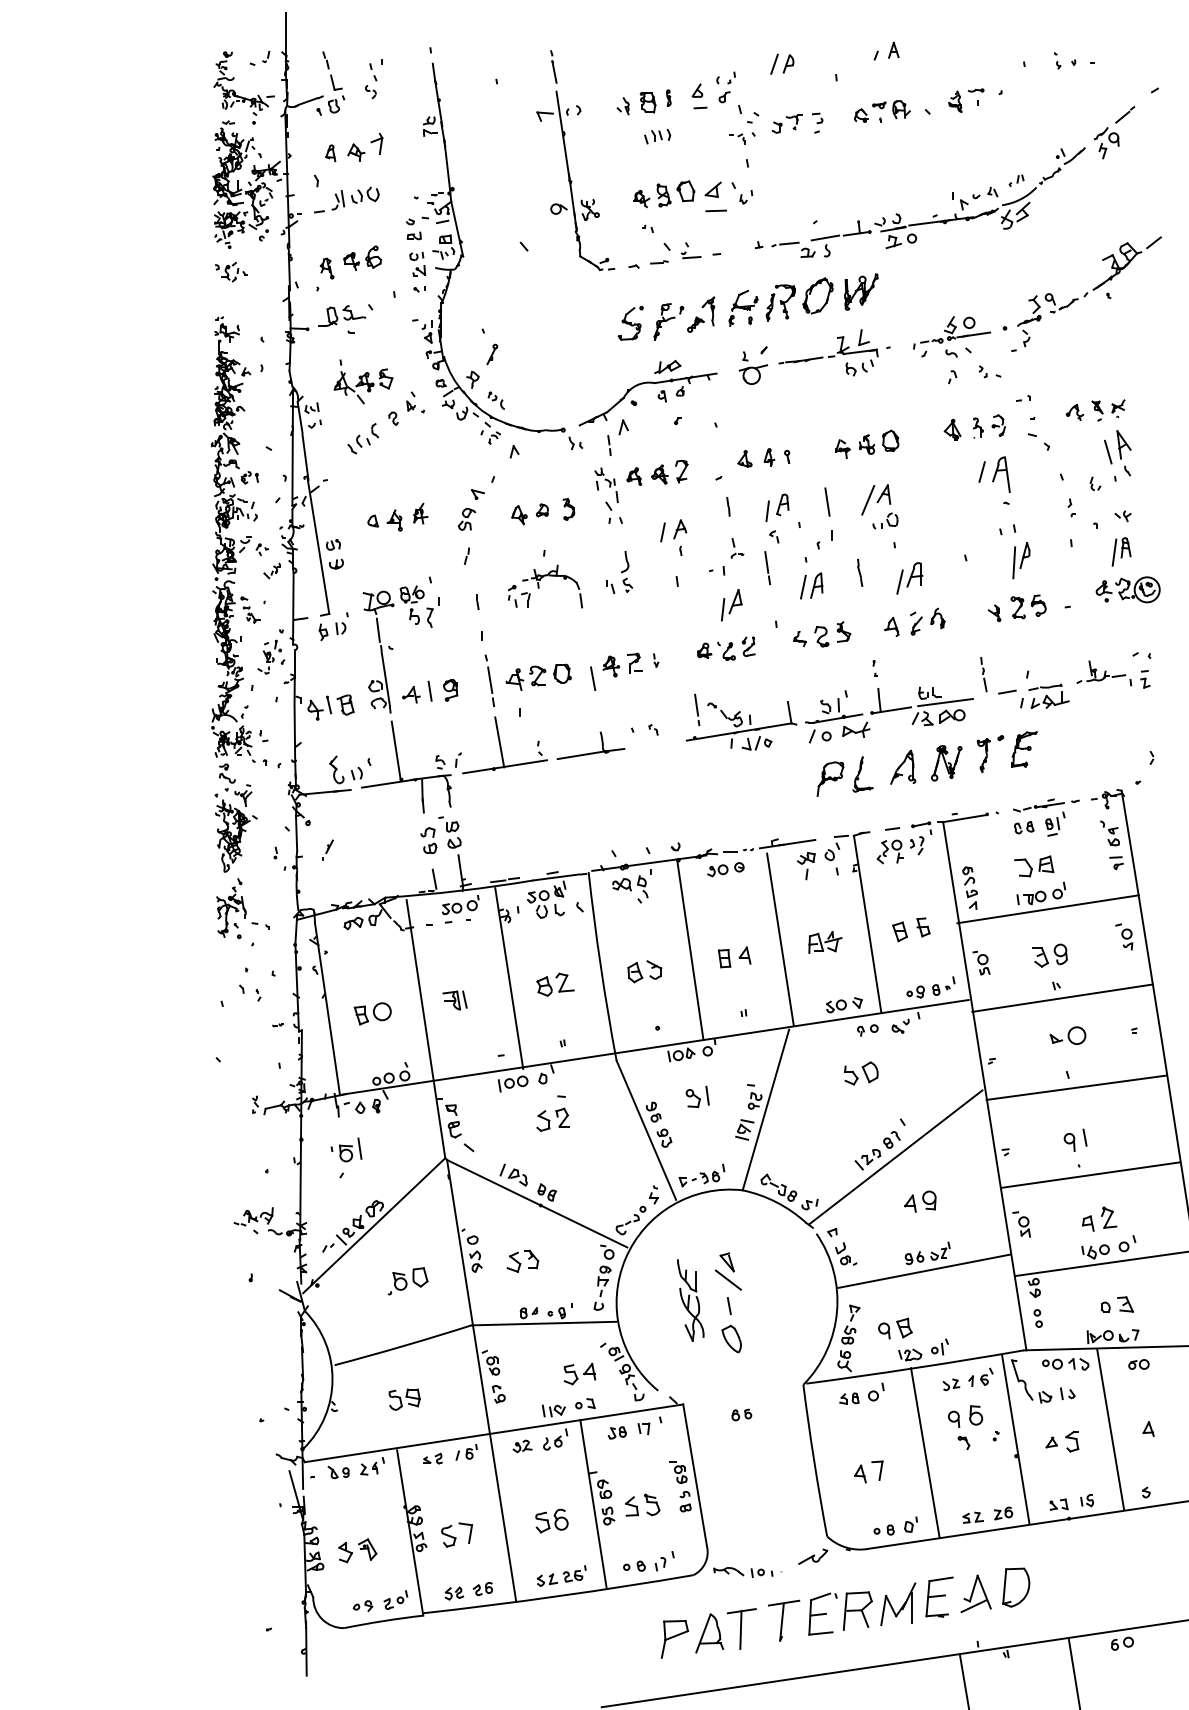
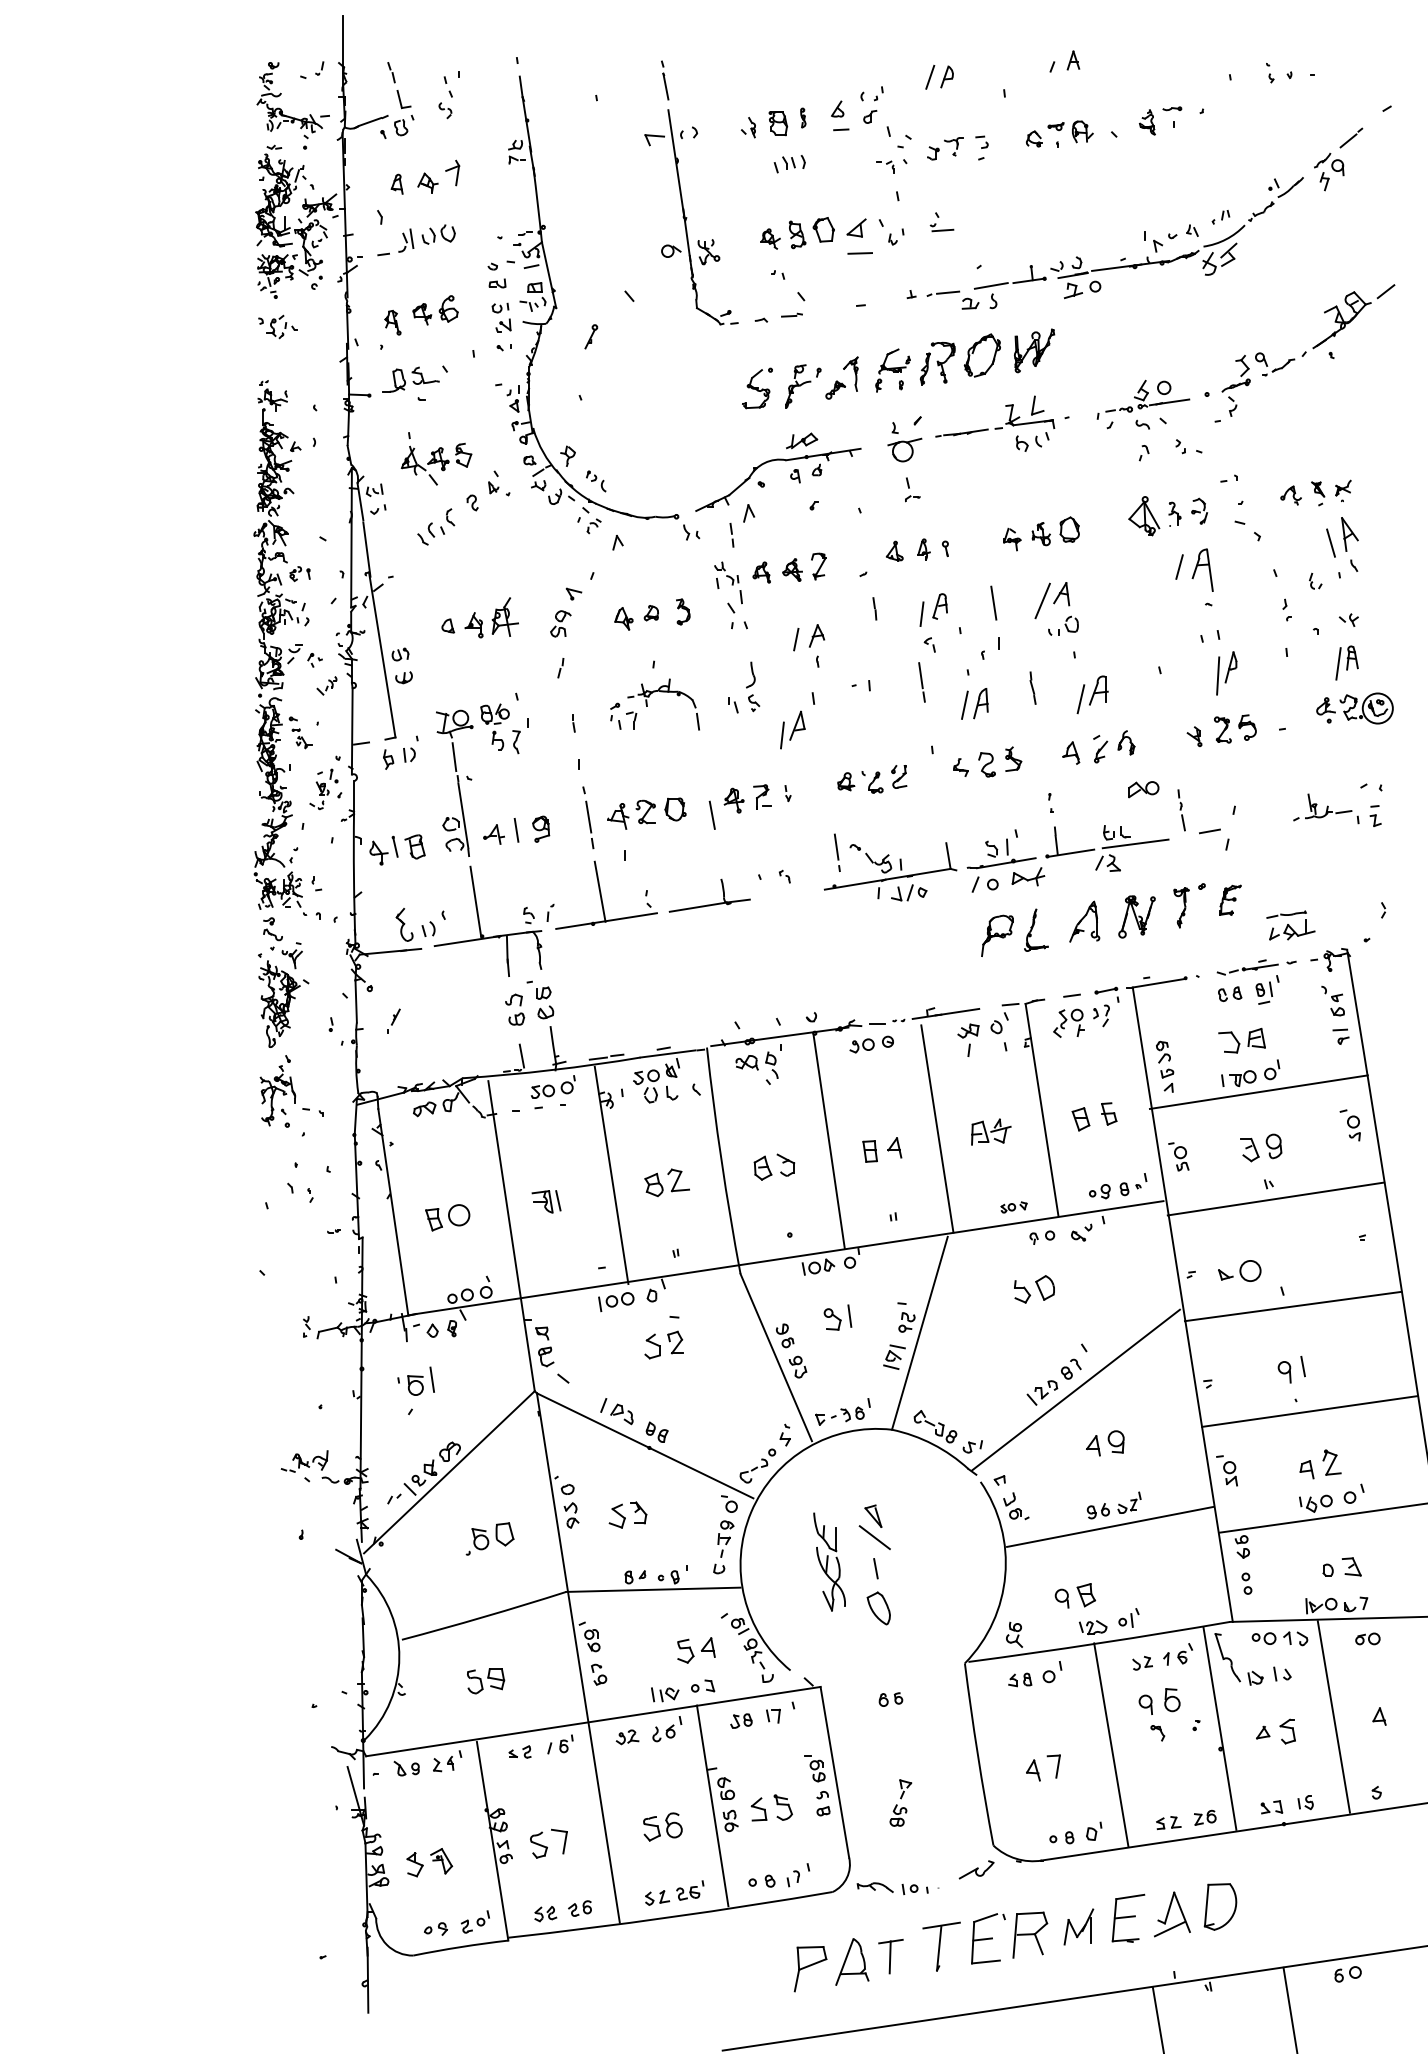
part: (690, 250) -> (941, 222), moved
part: (492, 354) -> (591, 336), moved
part: (952, 429) -> (1143, 516), size x1.6
part: (420, 513) -> (505, 616), size x1.6
part: (737, 548) -> (912, 489), moved
part: (731, 604) -> (792, 729), moved
part: (1048, 696) -> (1290, 925), moved
part: (952, 716) -> (1143, 789), moved
part: (1024, 749) -> (1230, 900), size x0.7
part: (843, 1005) -> (1013, 1207), size x0.6
part: (1067, 1035) -> (1239, 1270), moved
part: (850, 1324) -> (900, 1802), moved
part: (897, 1603) -> (1078, 1926), size x0.7
part: (741, 1628) -> (890, 1956), size x0.7

